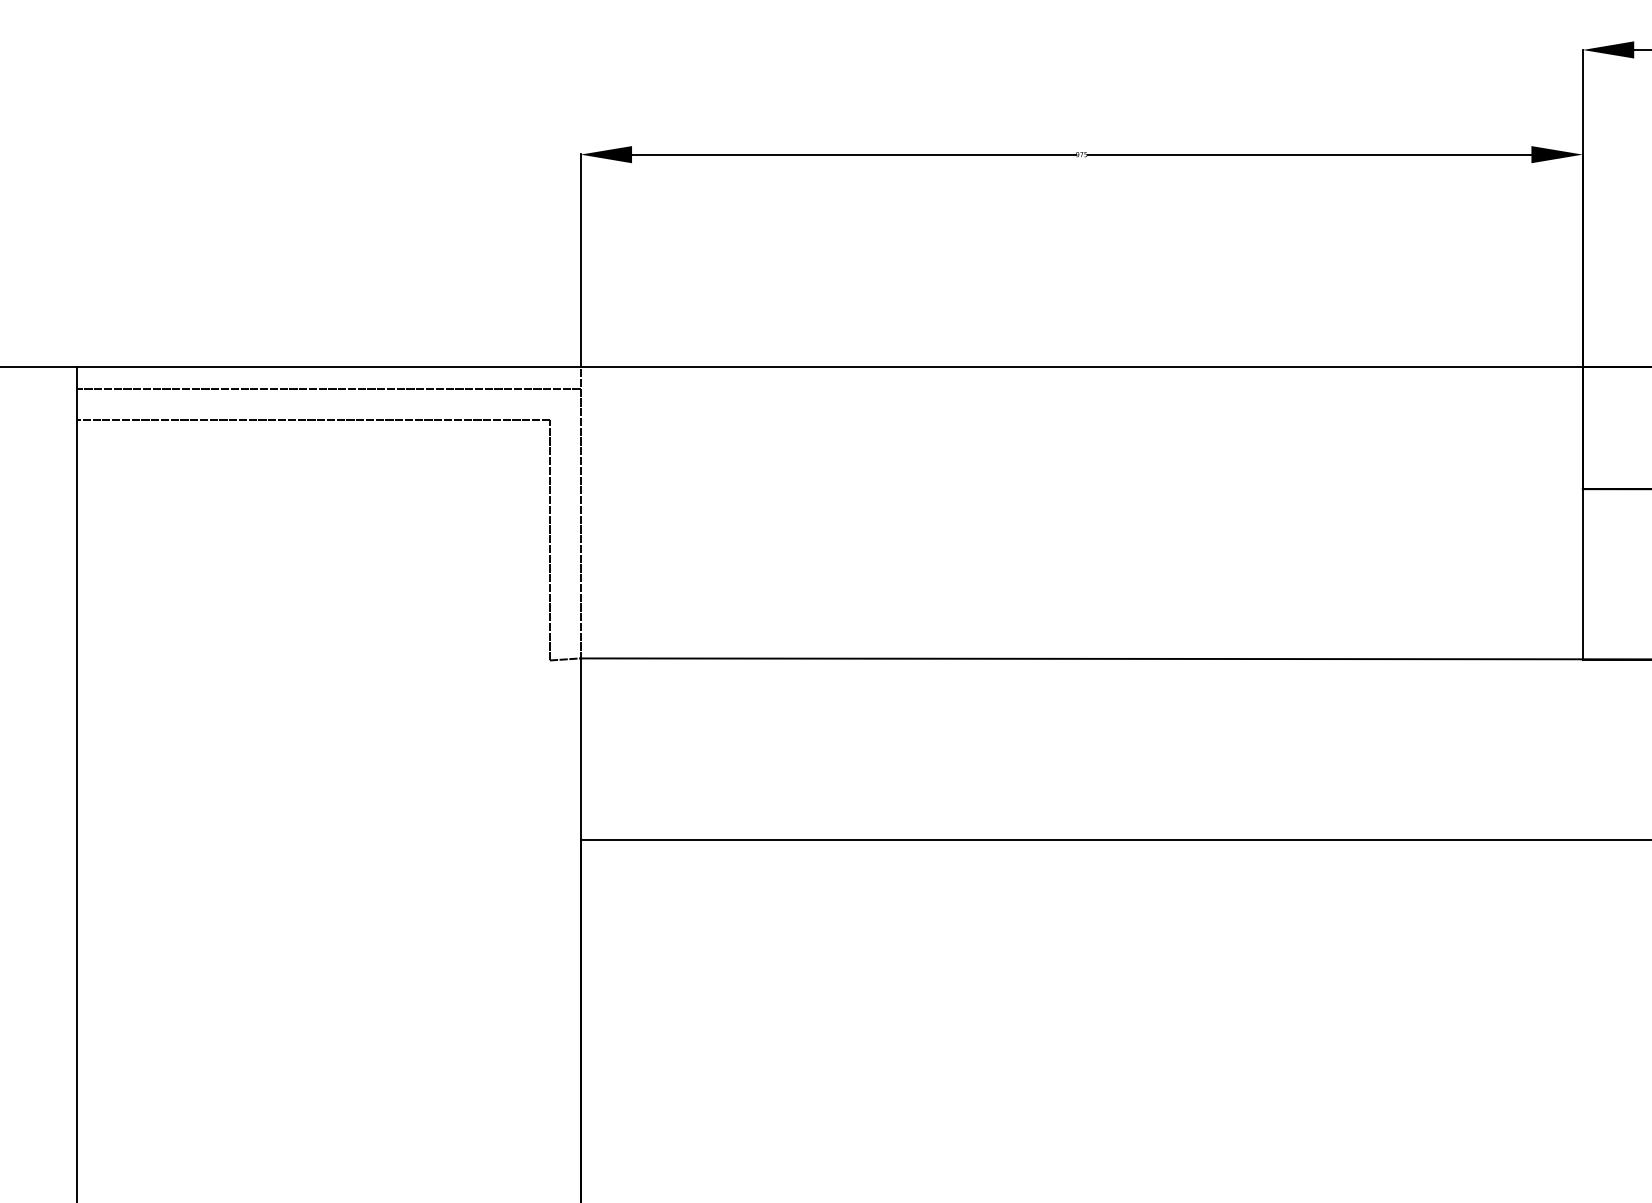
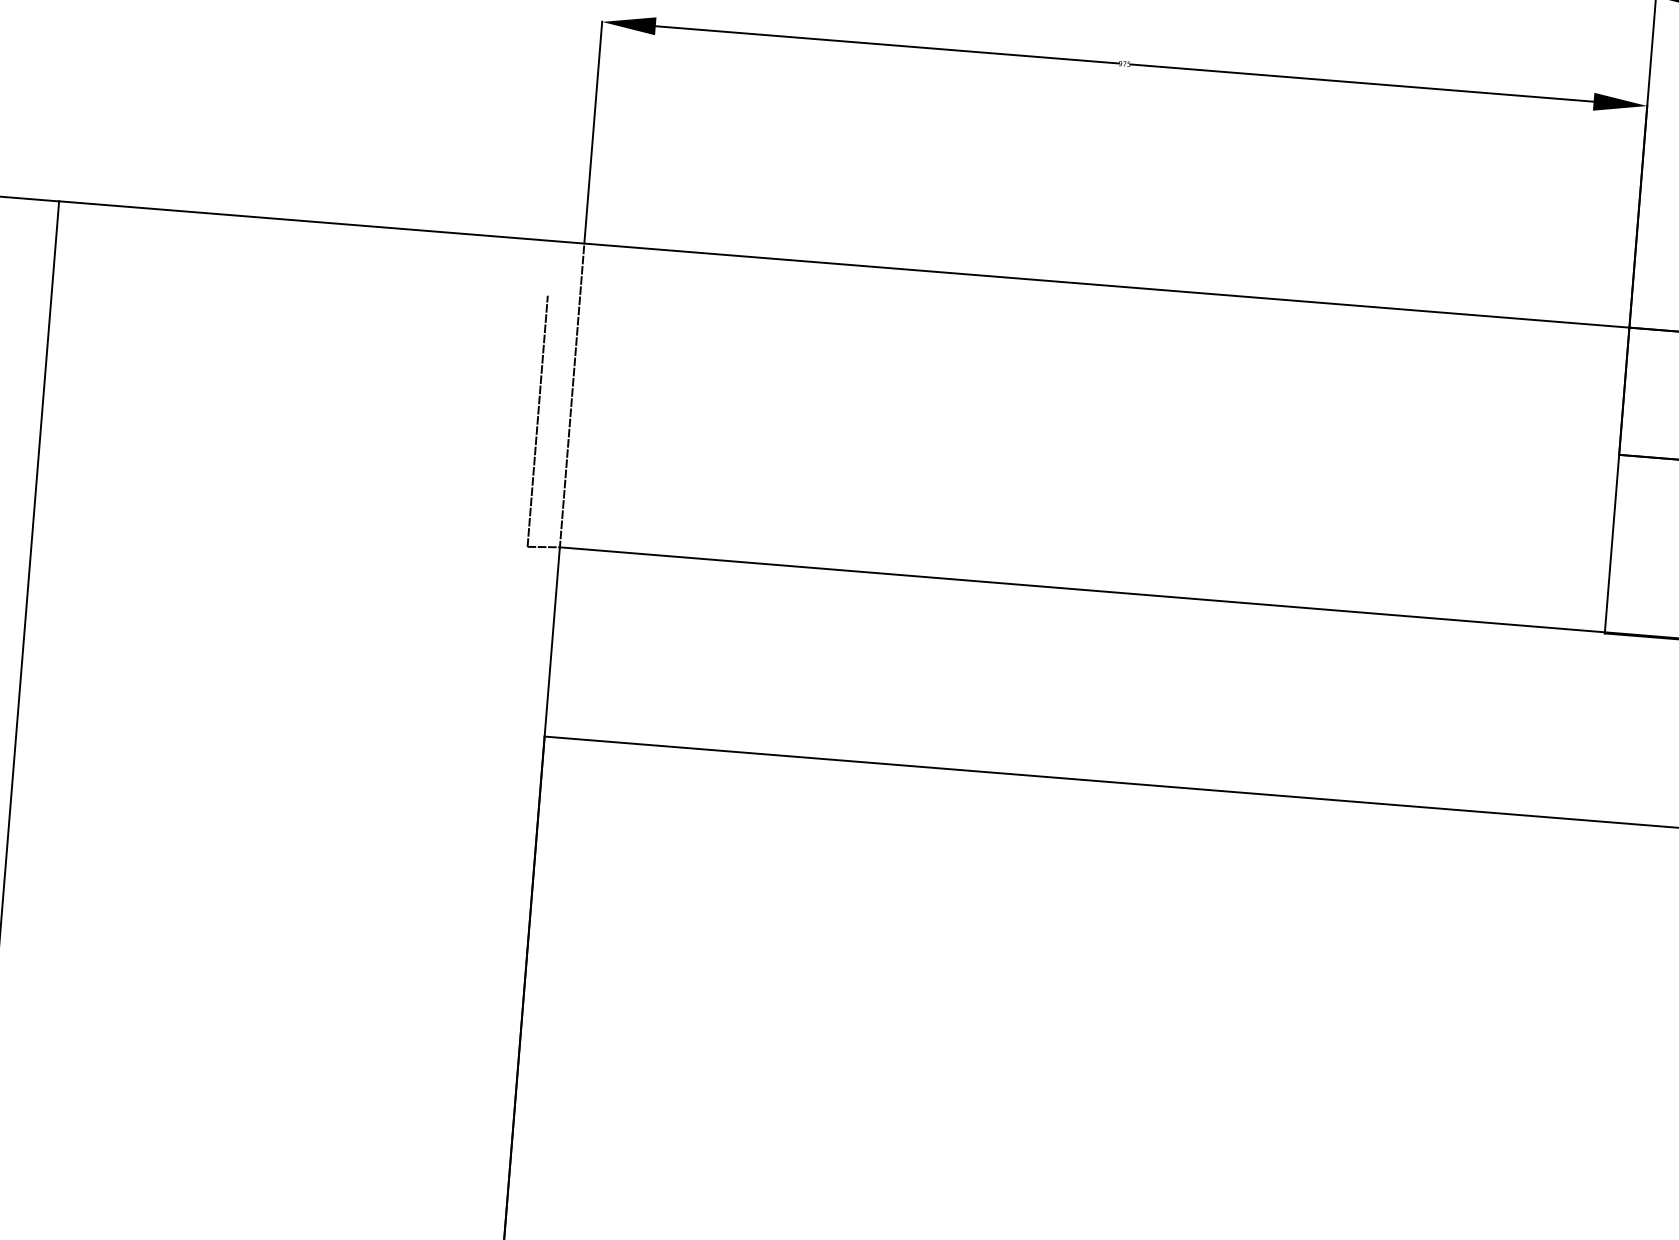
line: (328, 388) -> (319, 244), removed
line: (312, 419) -> (300, 275), removed

